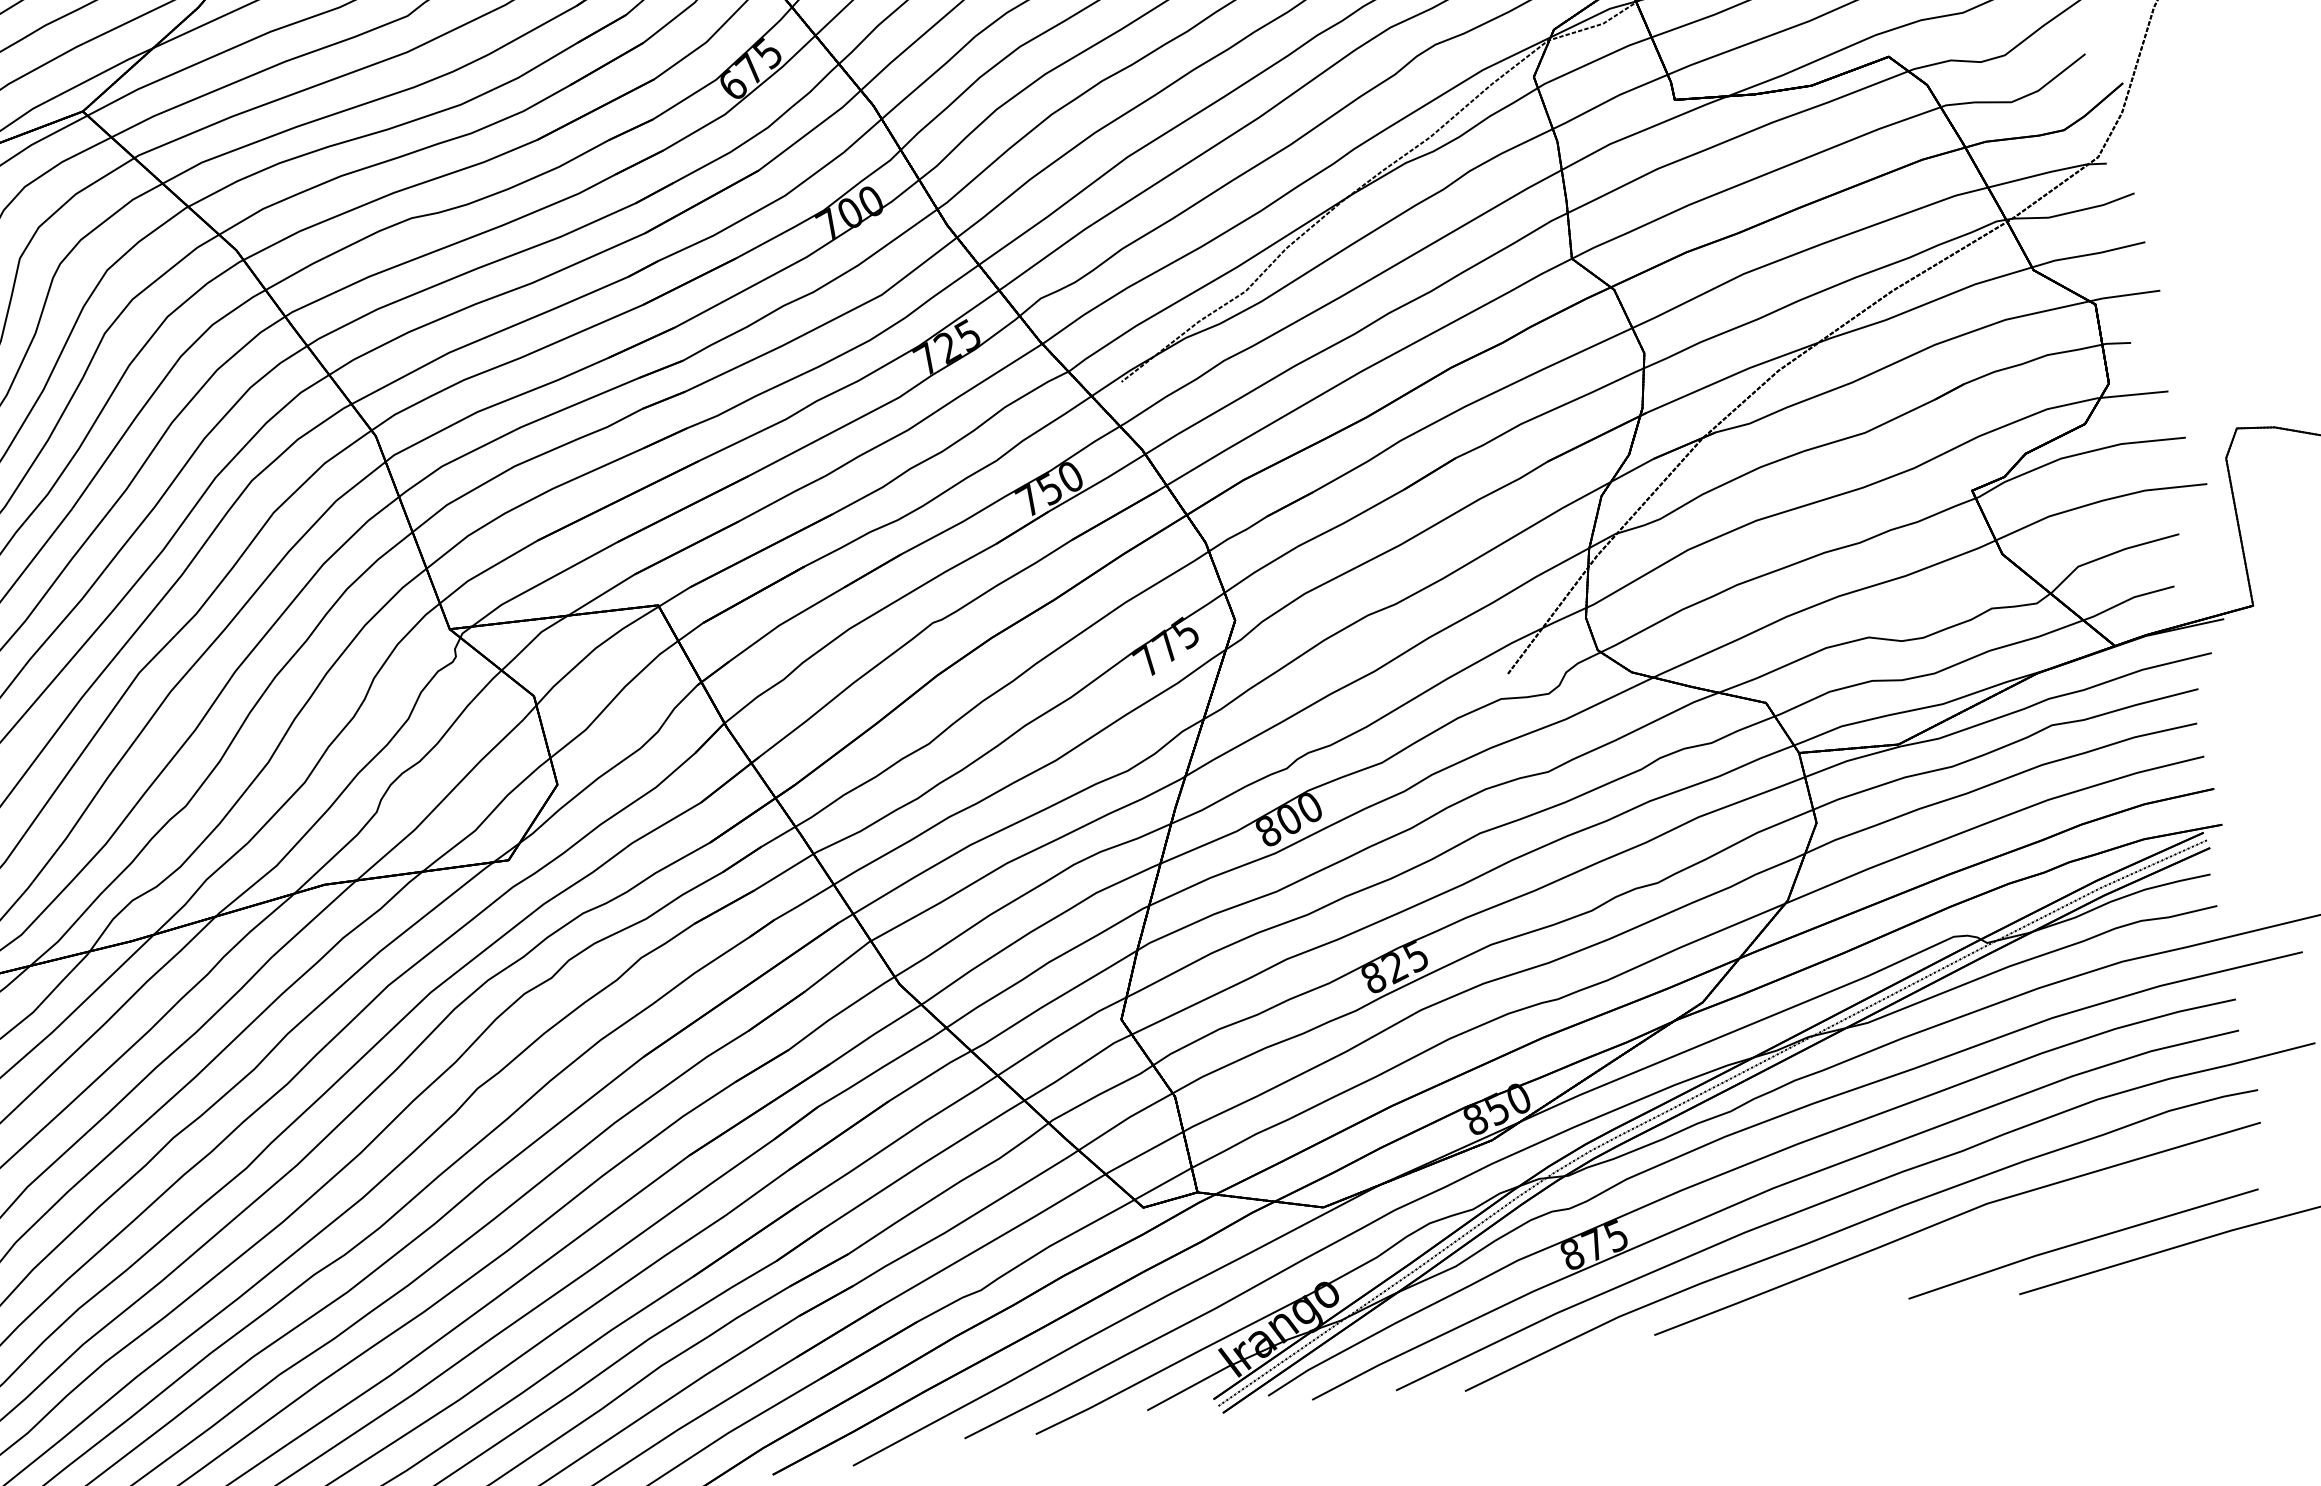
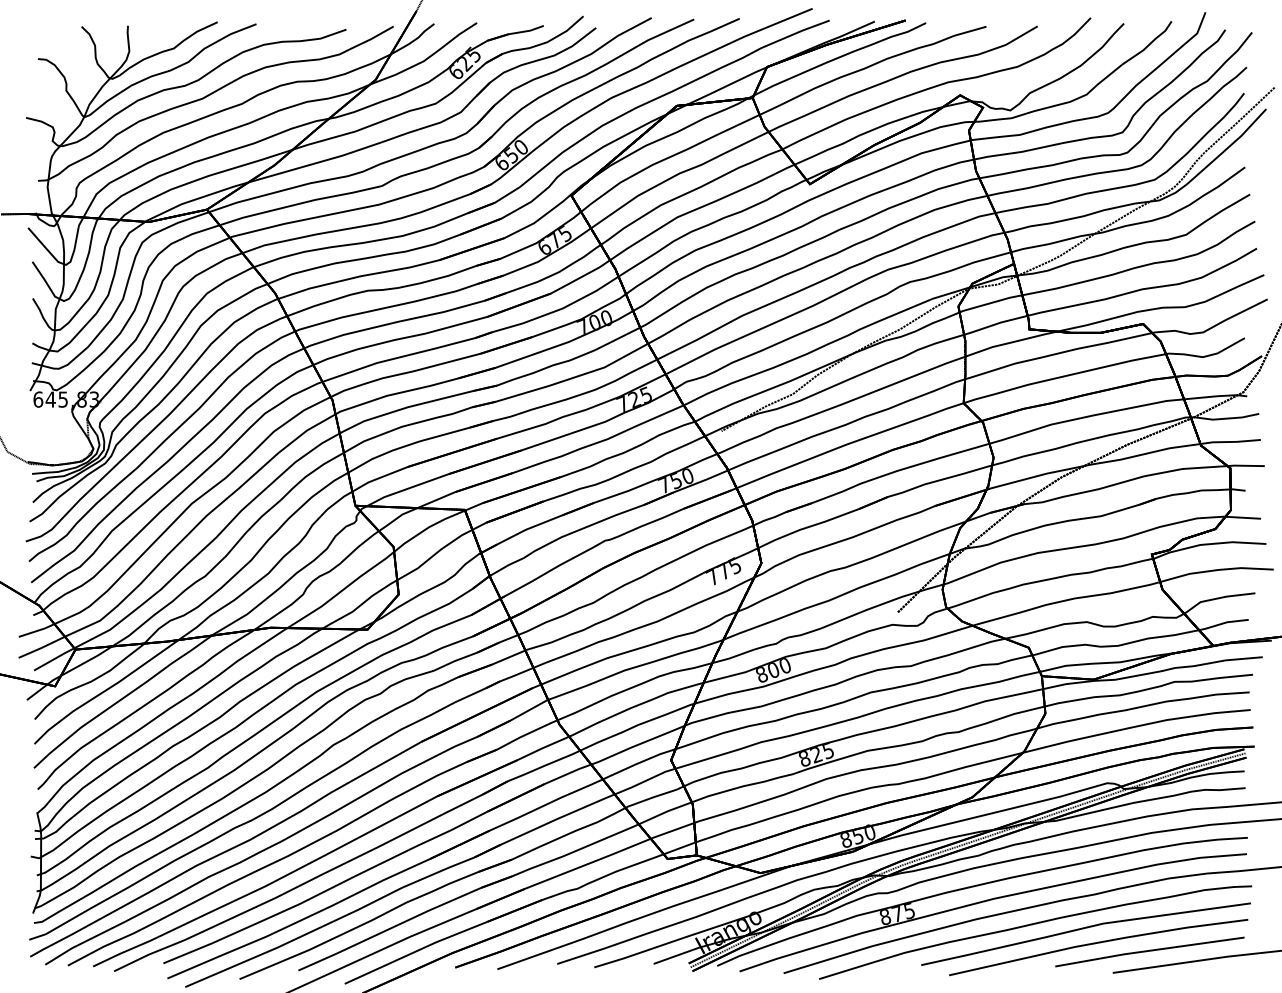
part: (1984, 1250) -> (1098, 947), added

